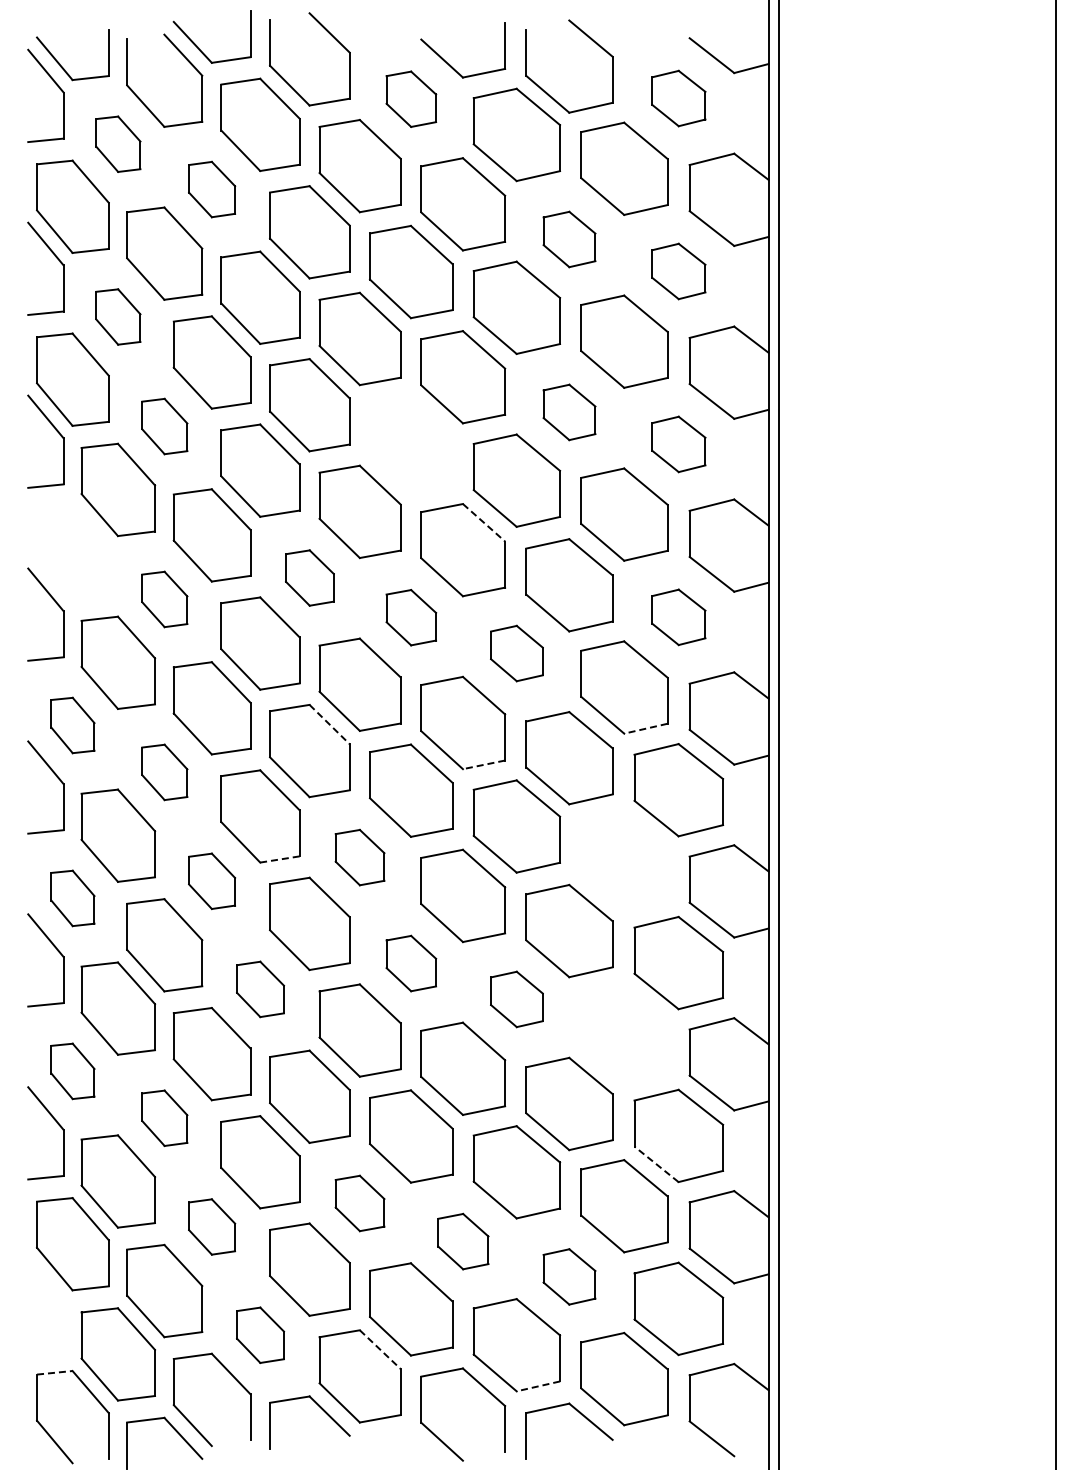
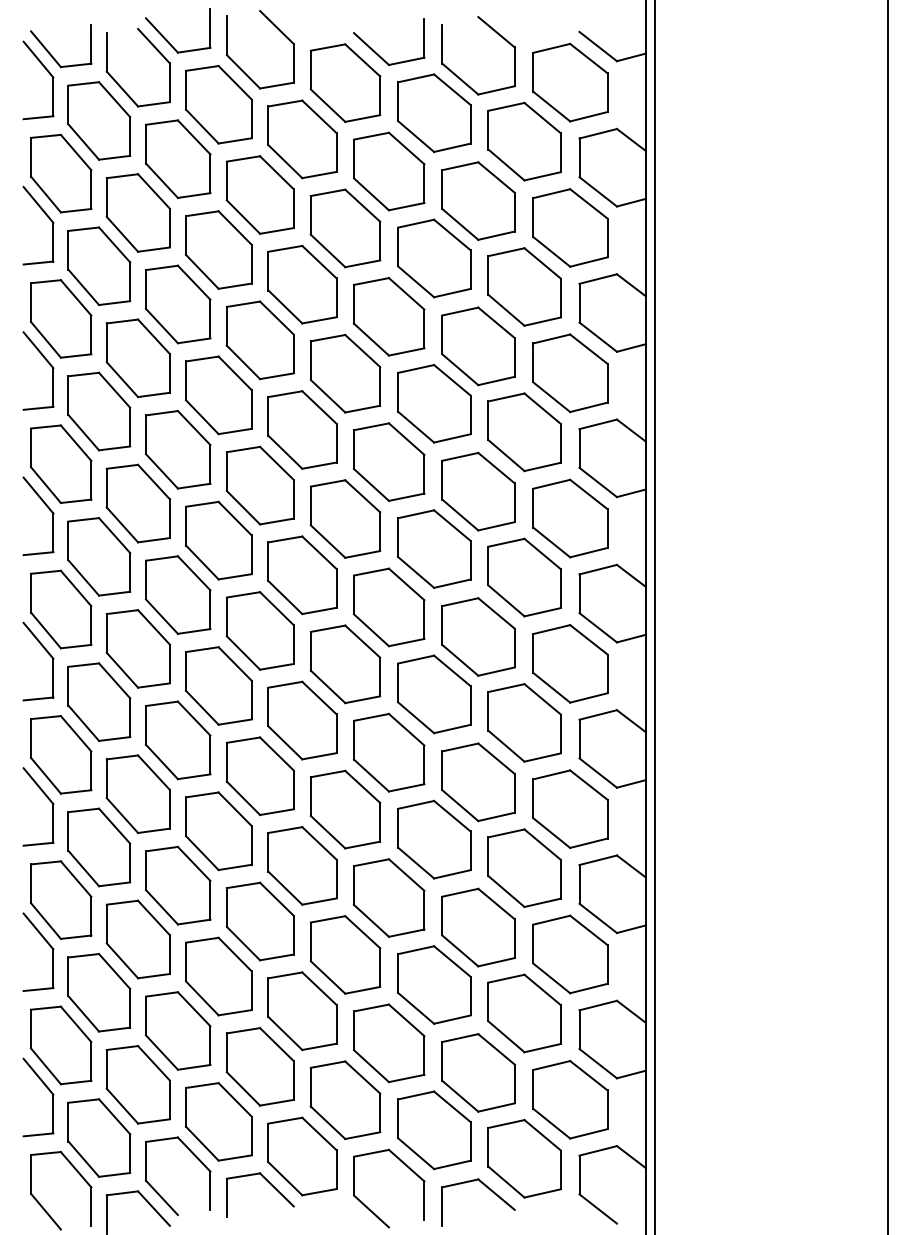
part: (678, 98) -> (570, 82), size x1.67
part: (411, 99) -> (345, 83), size x1.67
part: (118, 144) -> (99, 121), size x1.67
part: (211, 189) -> (177, 159), size x1.67
part: (569, 239) -> (478, 201), size x1.67
part: (678, 271) -> (570, 227), size x1.67
part: (118, 316) -> (99, 265), size x1.67
part: (569, 412) -> (478, 346), size x1.67
part: (164, 426) -> (138, 358), size x1.67
part: (411, 444) -> (345, 373), added
part: (678, 444) -> (570, 373), size x1.67
line: (484, 523) -> (407, 439), dashed -> solid
part: (72, 552) -> (60, 464), added
part: (309, 577) -> (260, 485), size x1.67
part: (164, 599) -> (138, 503), size x1.67
part: (411, 617) -> (345, 518), size x1.67
part: (678, 617) -> (570, 518), size x1.67
part: (516, 653) -> (433, 549), size x1.67
line: (330, 724) -> (277, 608), dashed -> solid
part: (72, 725) -> (60, 609), size x1.67
line: (645, 728) -> (542, 612), dashed -> solid
line: (484, 764) -> (407, 642), dashed -> solid
part: (164, 772) -> (138, 649), size x1.67
part: (359, 857) -> (302, 720), size x1.67
line: (279, 859) -> (234, 722), dashed -> solid
part: (624, 860) -> (524, 722), added
part: (211, 881) -> (177, 740), size x1.67
part: (72, 898) -> (60, 754), size x1.67
part: (411, 963) -> (345, 809), size x1.67
part: (260, 989) -> (218, 831), size x1.67
part: (516, 999) -> (433, 839), size x1.67
part: (624, 1033) -> (524, 868), added
part: (72, 1071) -> (60, 900), size x1.67
part: (164, 1118) -> (138, 939), size x1.67
line: (656, 1164) -> (551, 978), dashed -> solid
part: (359, 1203) -> (302, 1011), size x1.67
part: (211, 1226) -> (177, 1030), size x1.67
part: (463, 1241) -> (389, 1043), size x1.67
part: (569, 1276) -> (478, 1072), size x1.67
part: (58, 1298) -> (49, 1091), added
part: (260, 1335) -> (218, 1122), size x1.67
line: (380, 1349) -> (319, 1133), dashed -> solid
line: (54, 1372) -> (45, 1153), dashed -> solid
line: (537, 1386) -> (451, 1165), dashed -> solid

